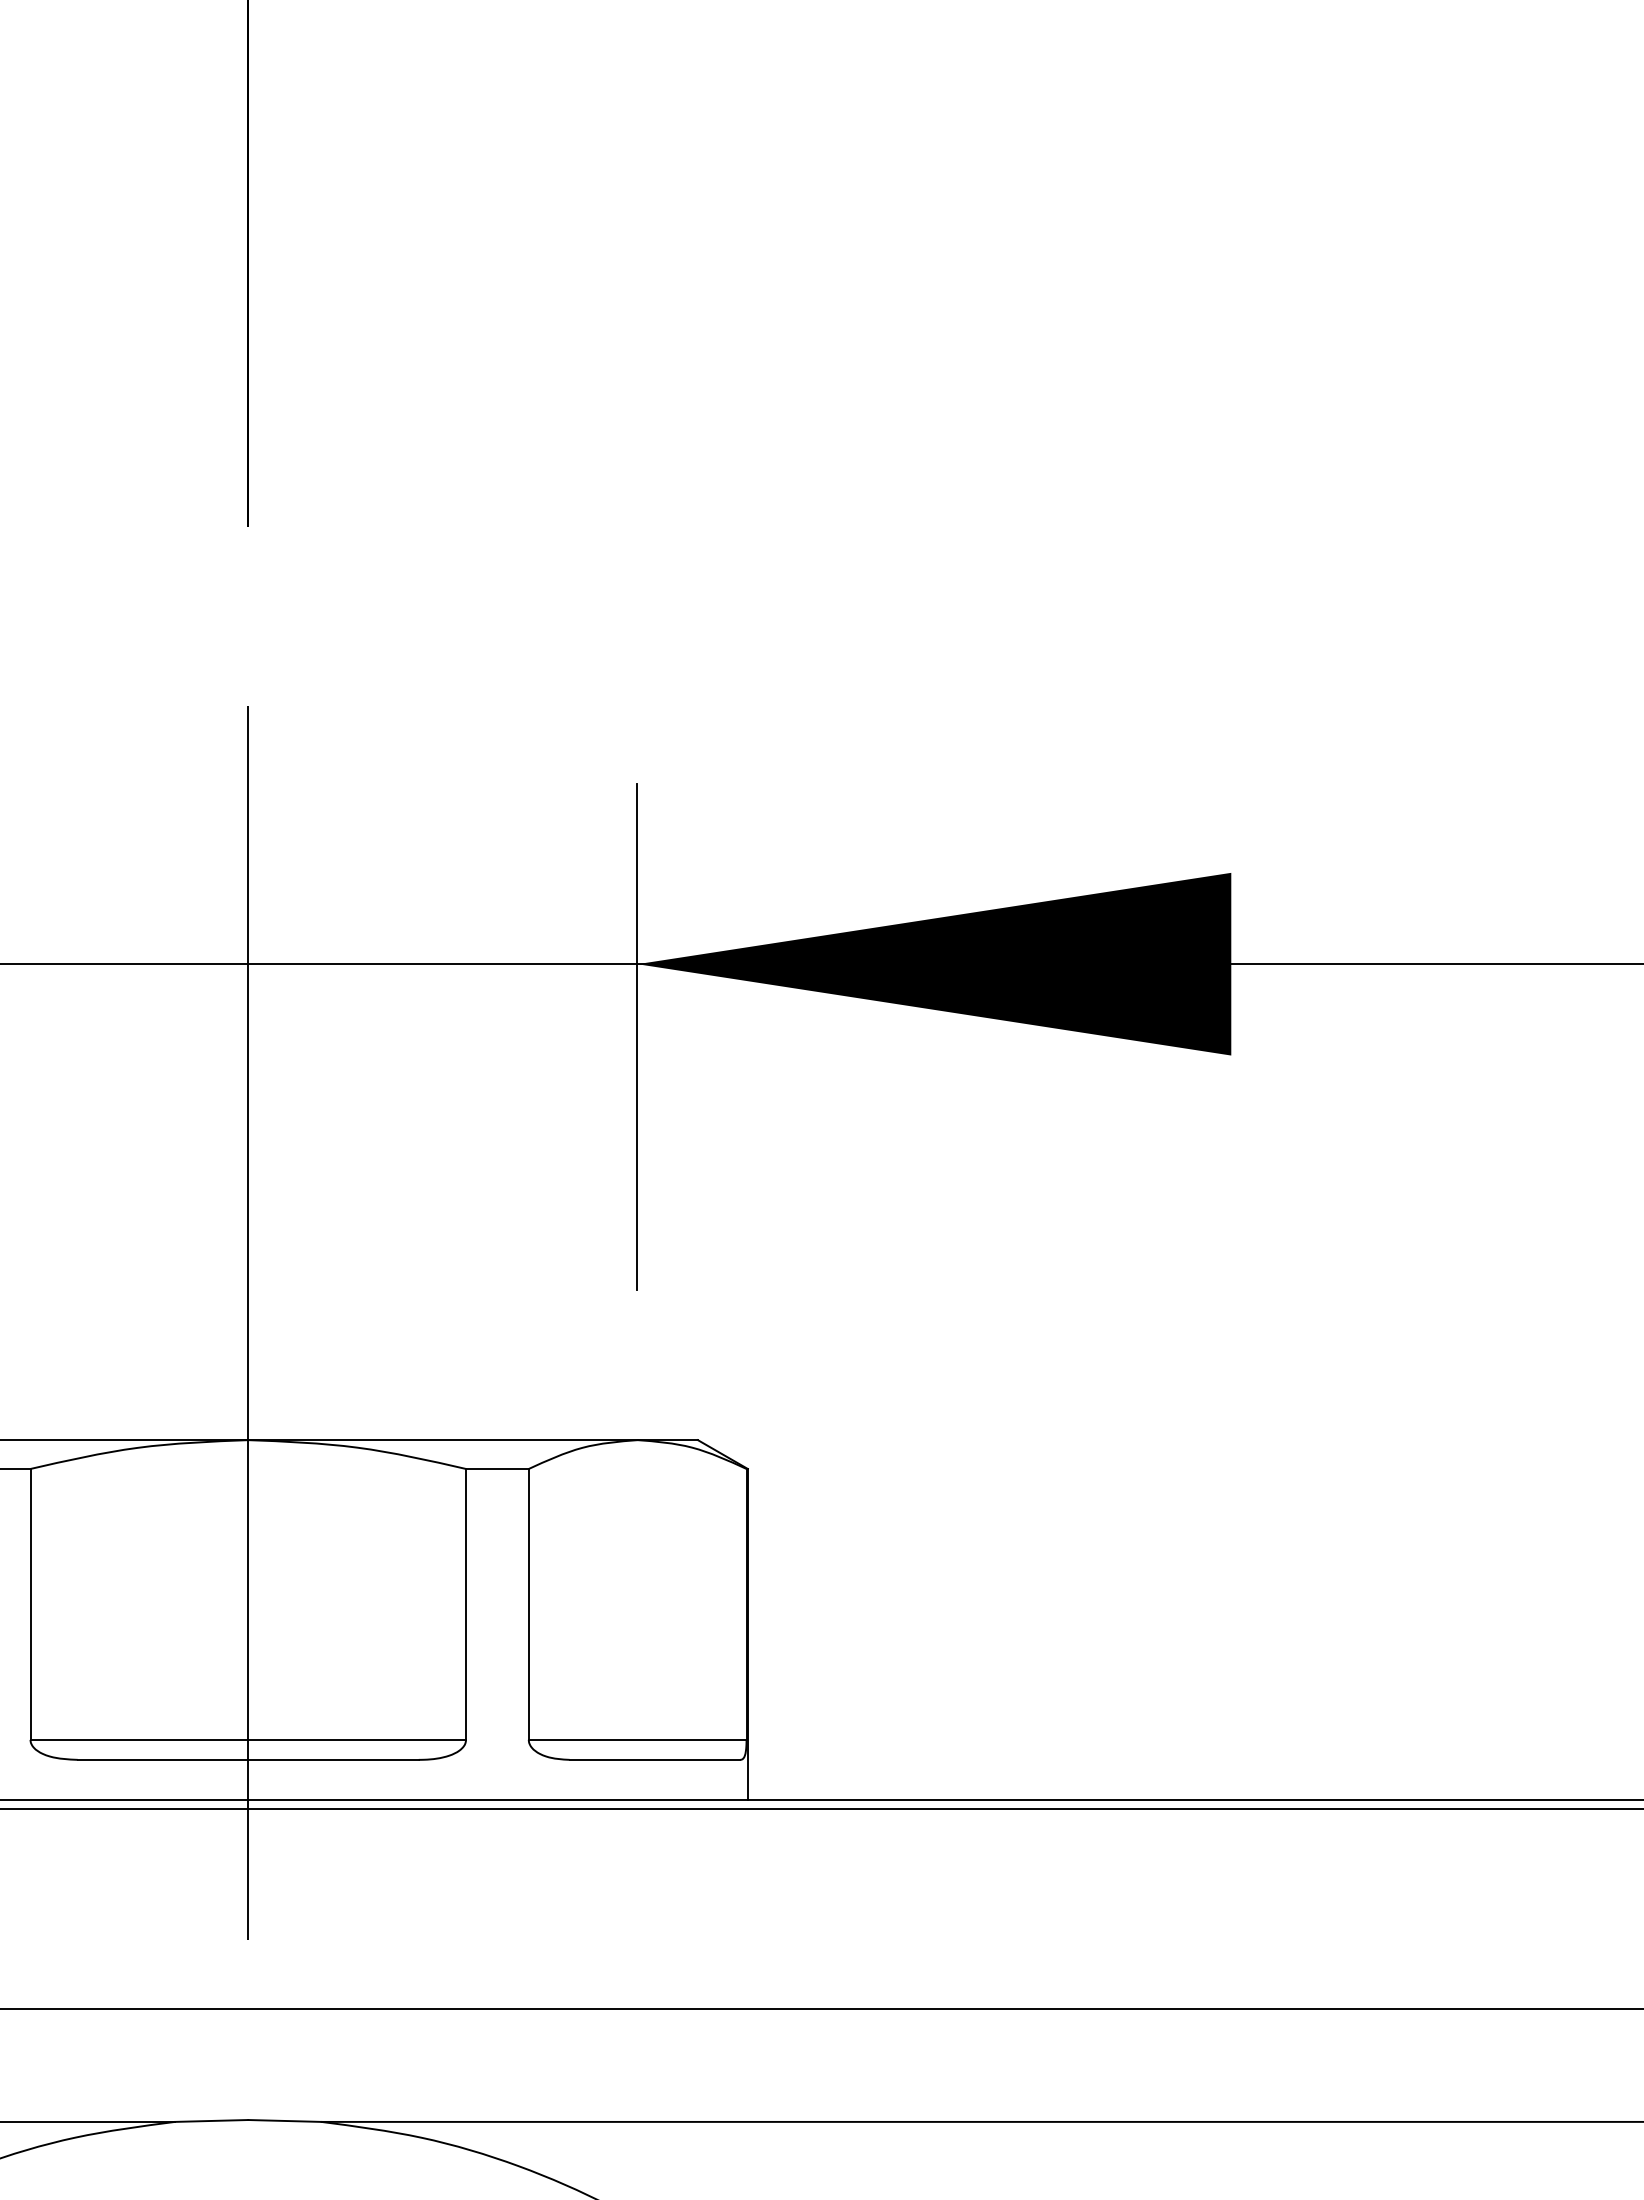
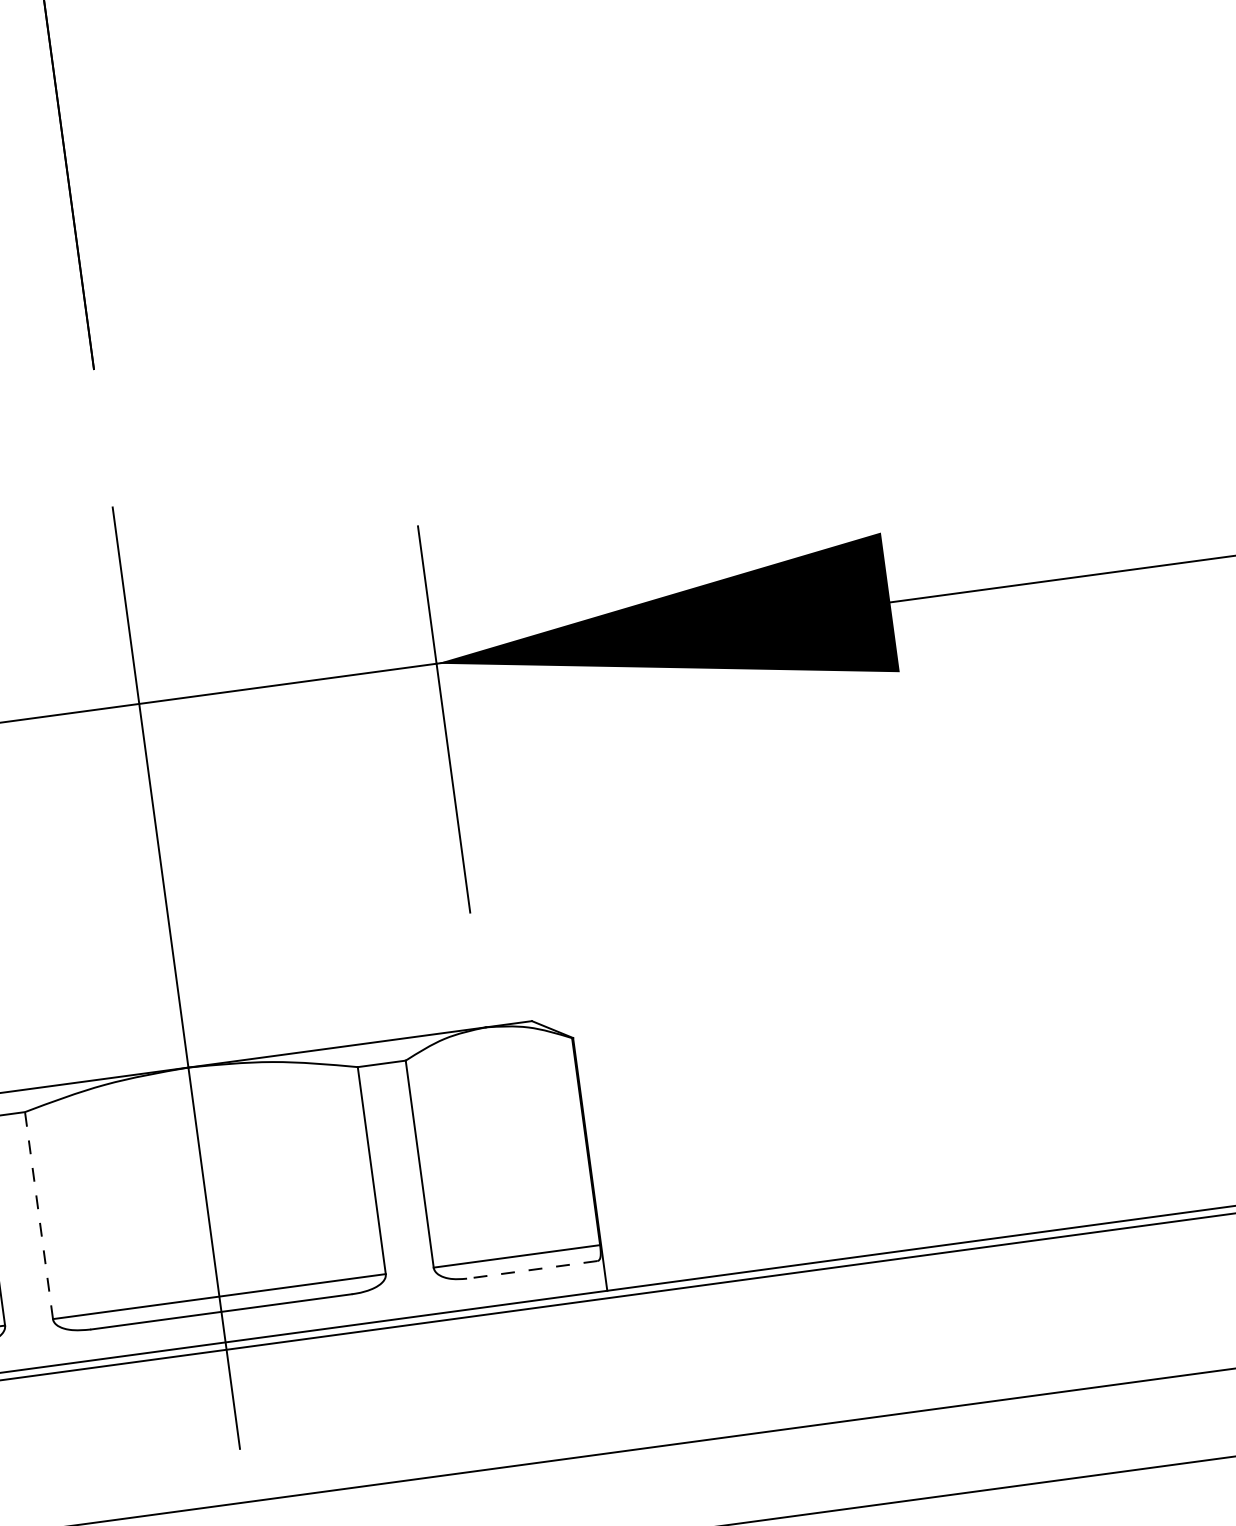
line: (30, 1603) -> (38, 1214), solid -> dashed
line: (654, 1759) -> (531, 1269), solid -> dashed

